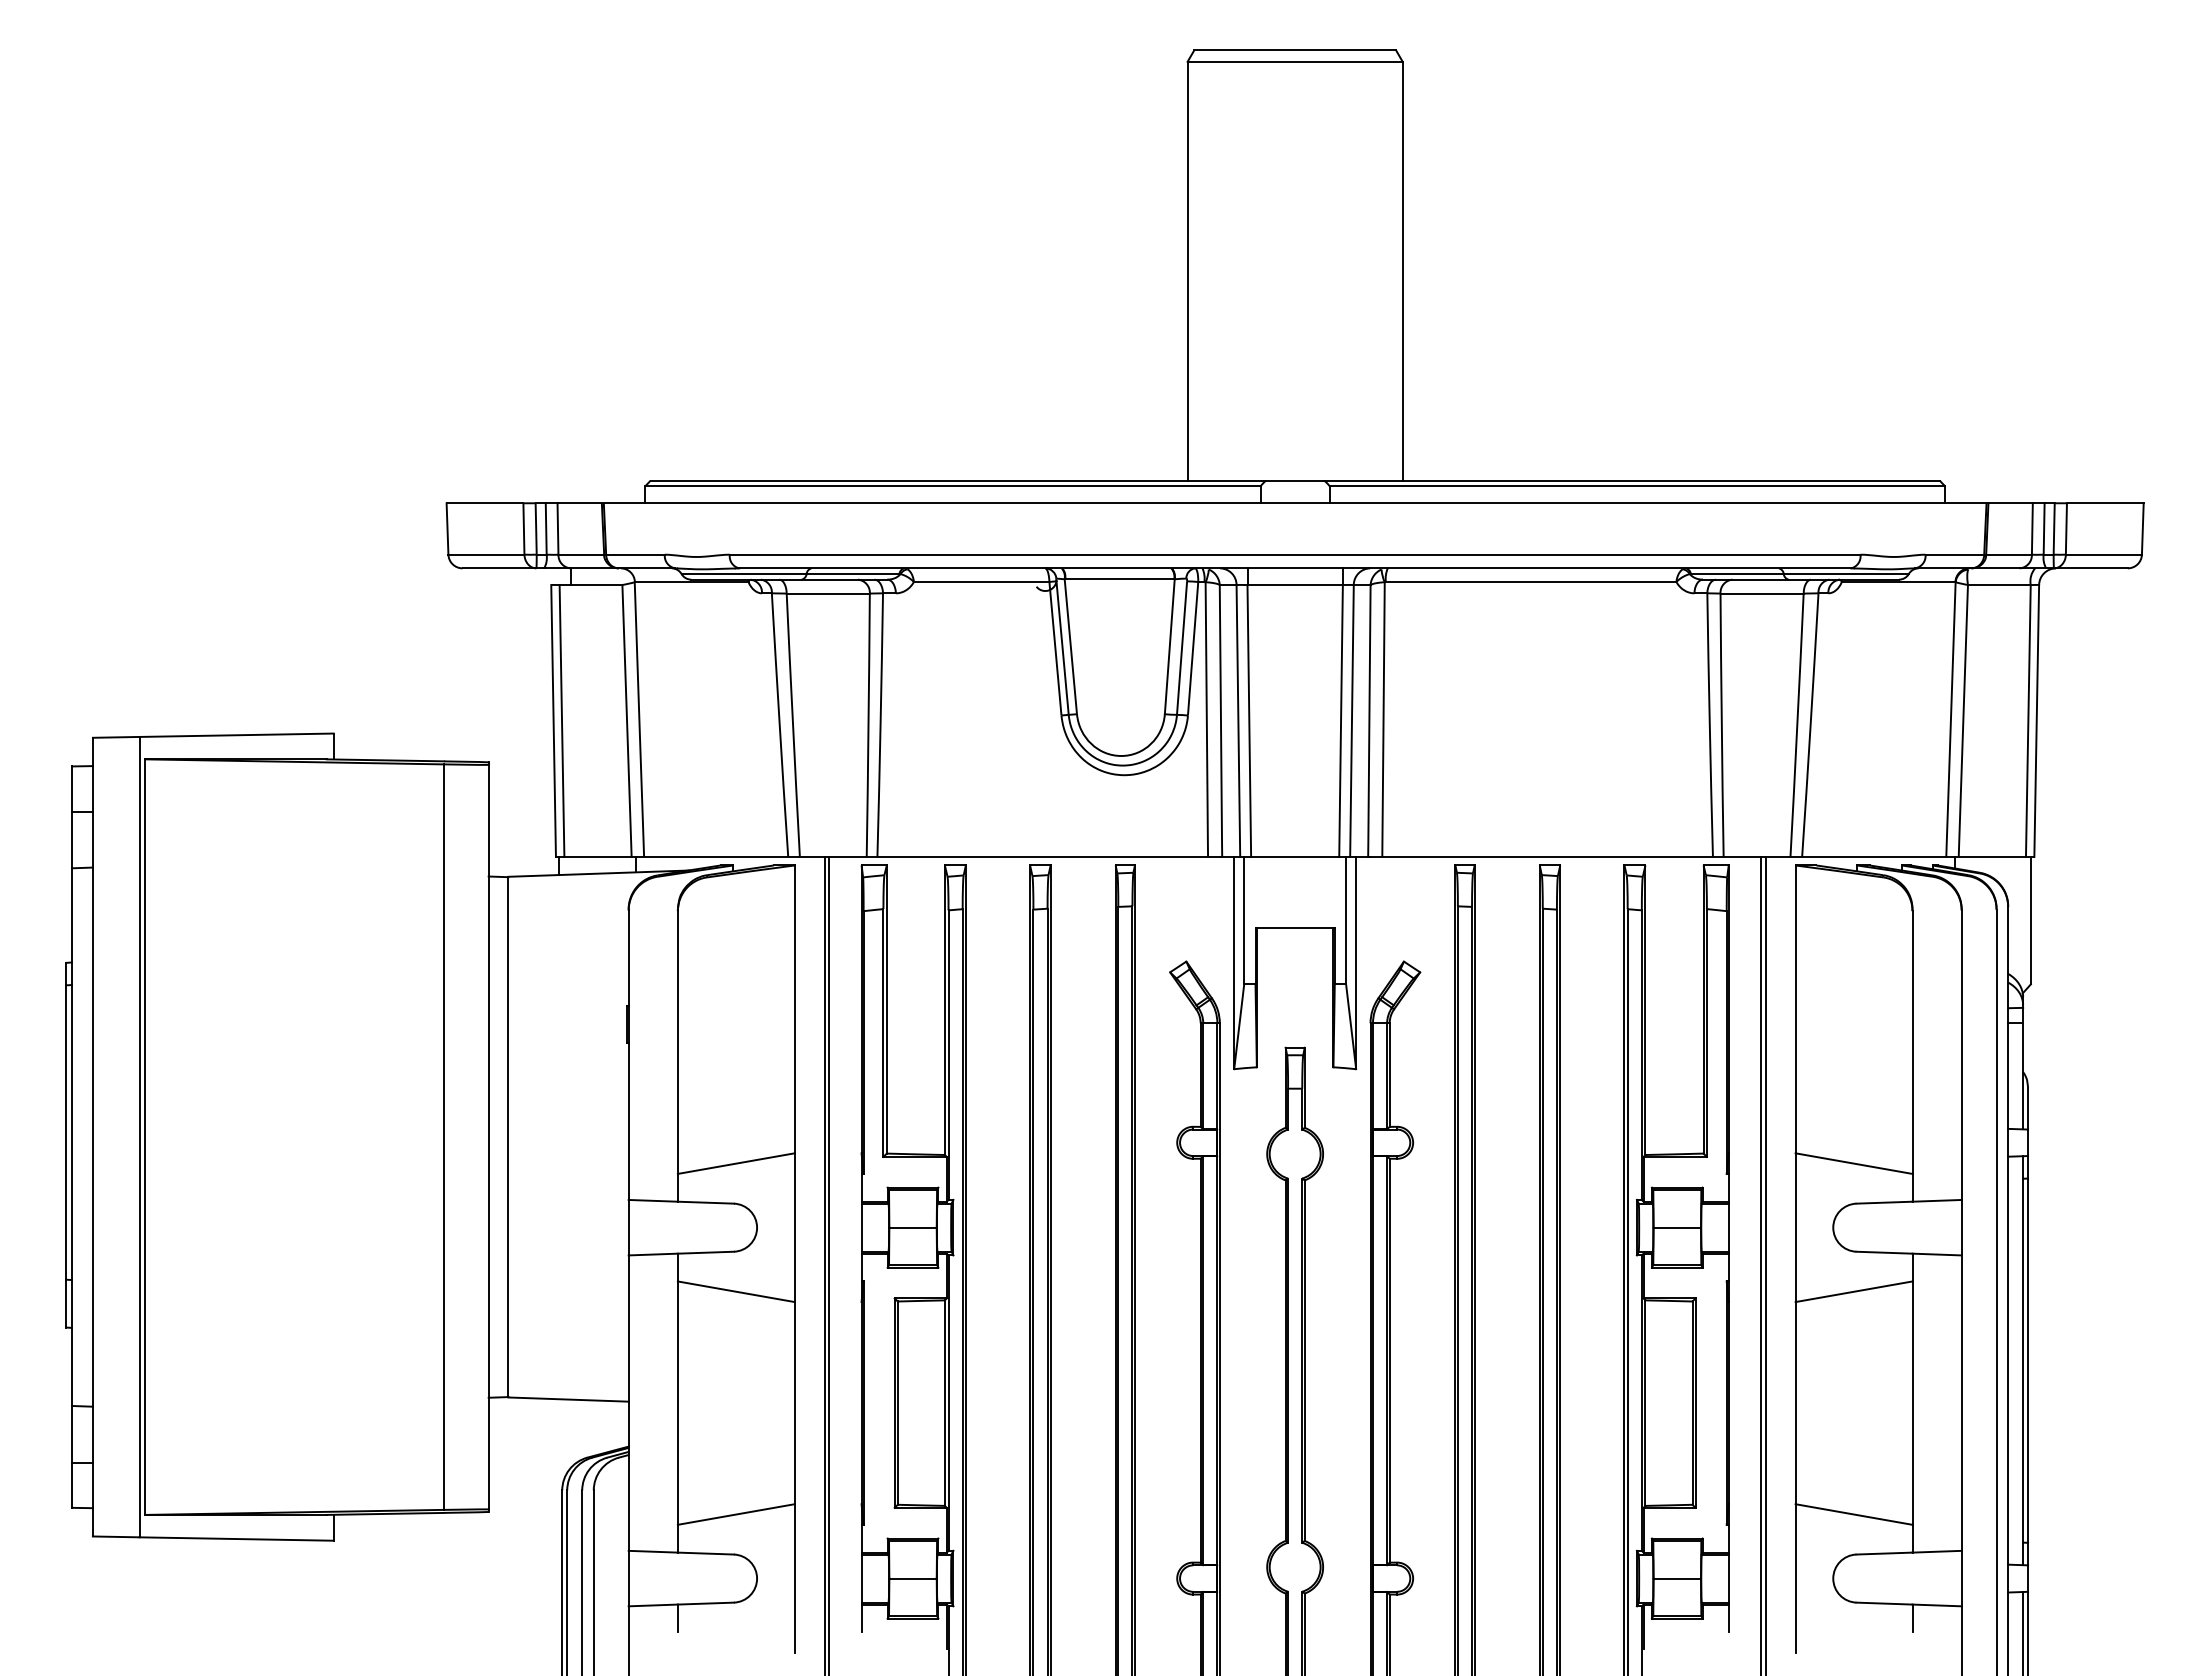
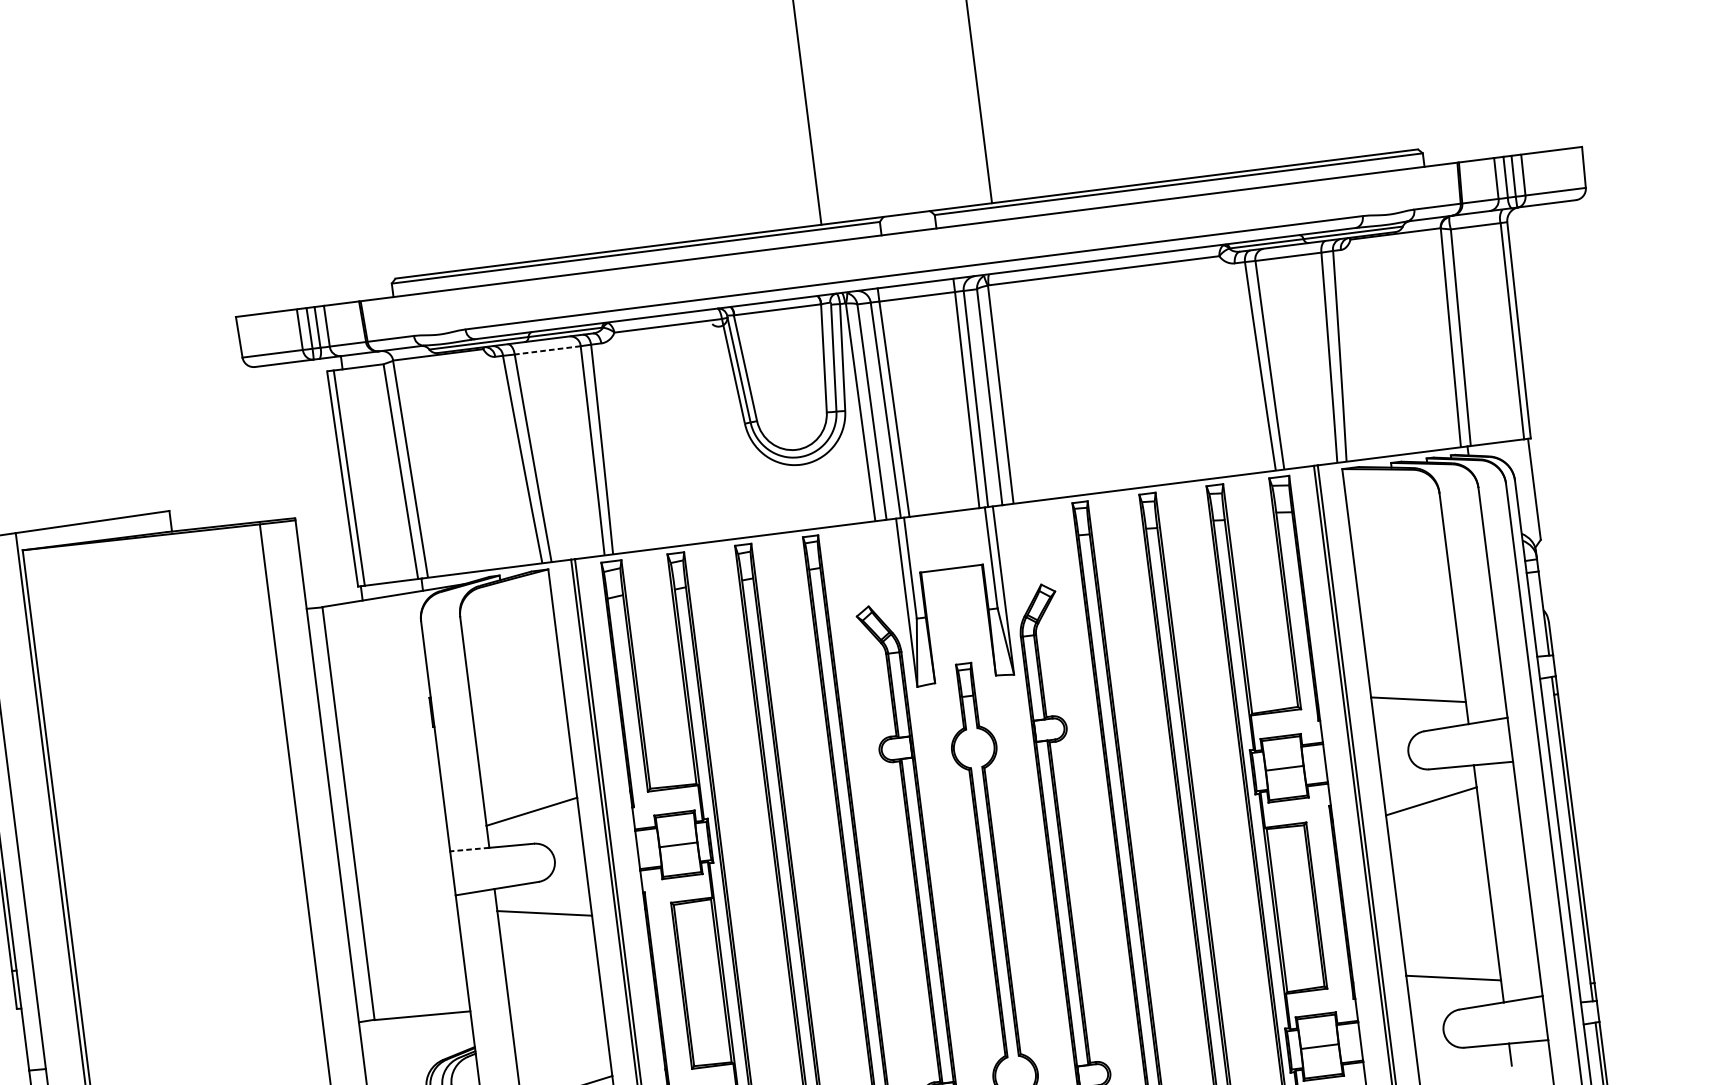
line: (828, 593) -> (547, 350), solid -> dashed
line: (653, 1200) -> (469, 849), solid -> dashed

